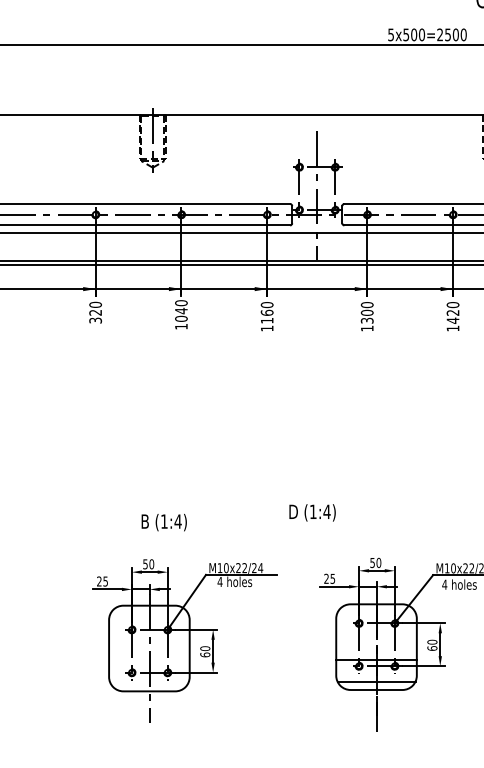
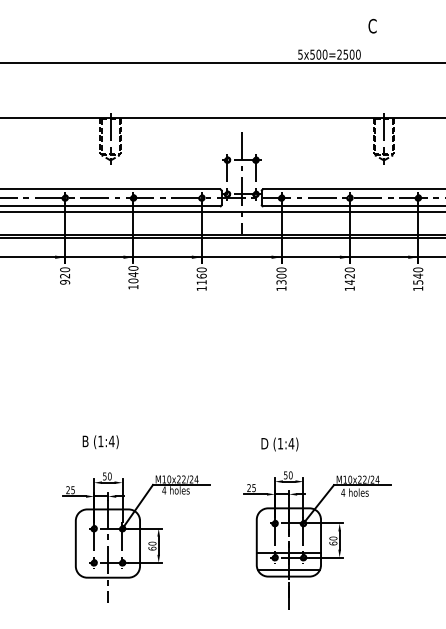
text: (94, 320) -> (64, 282), 320 -> 920
text: (312, 512) -> (279, 444), moved
text: (163, 522) -> (100, 442), moved

